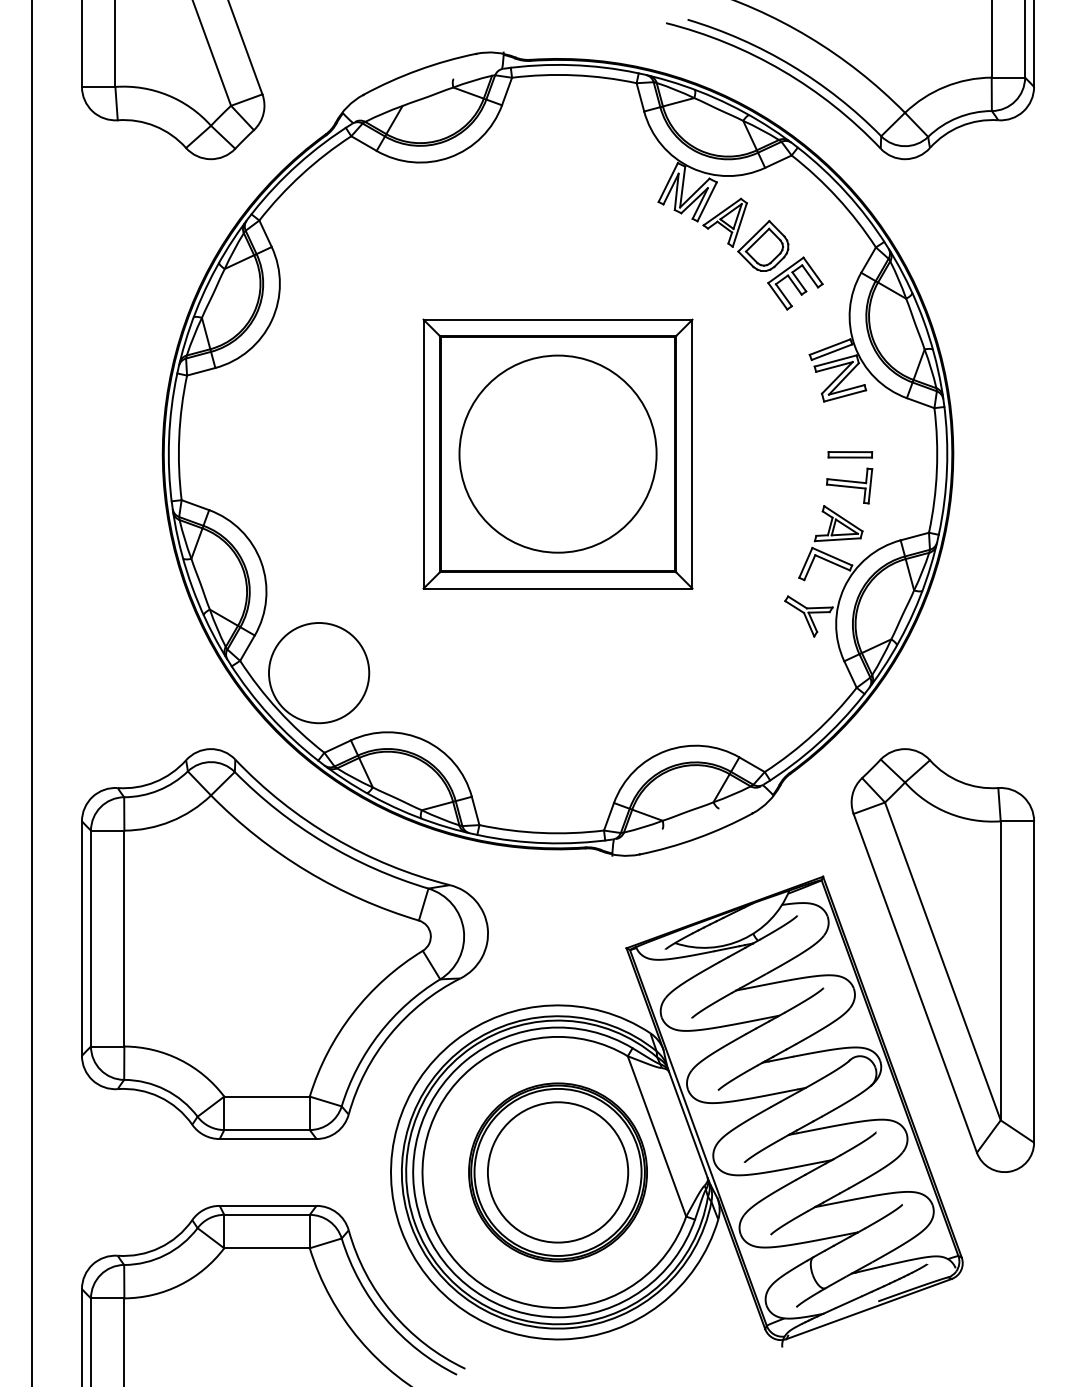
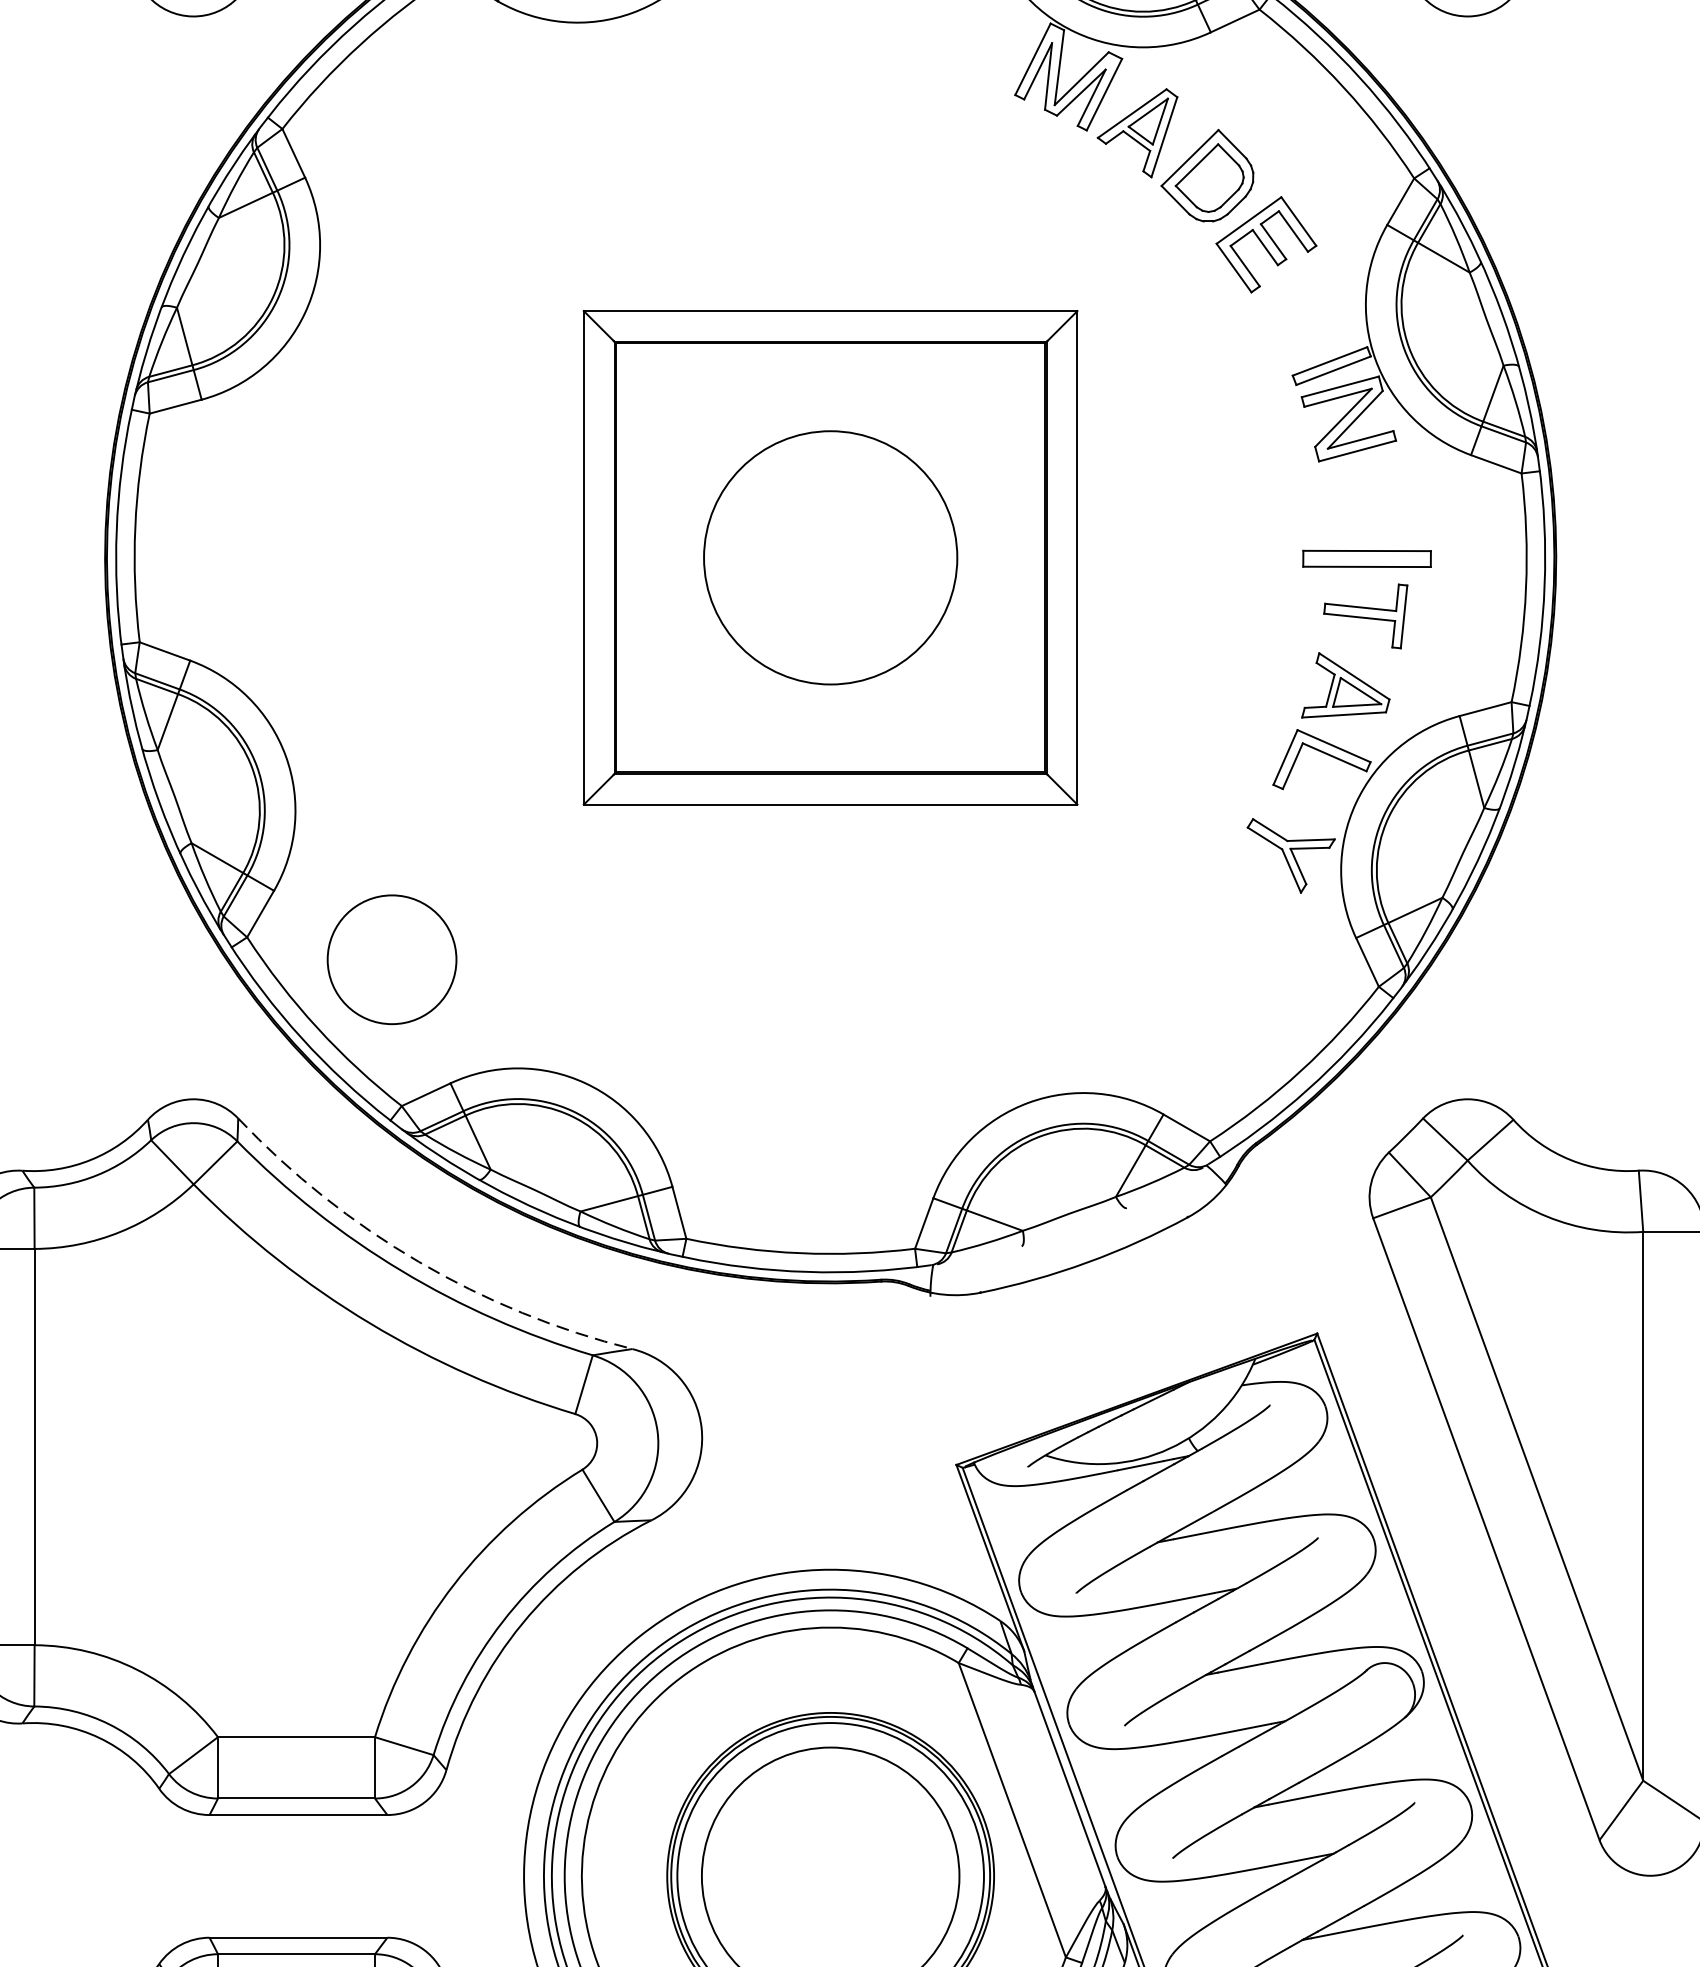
circle: (557, 453) -> (829, 556), size x0.7
part: (850, 454) -> (1367, 558), size x1.6
circle: (319, 673) -> (392, 960), size x0.7
arc: (333, 837) -> (418, 1261), solid -> dashed

